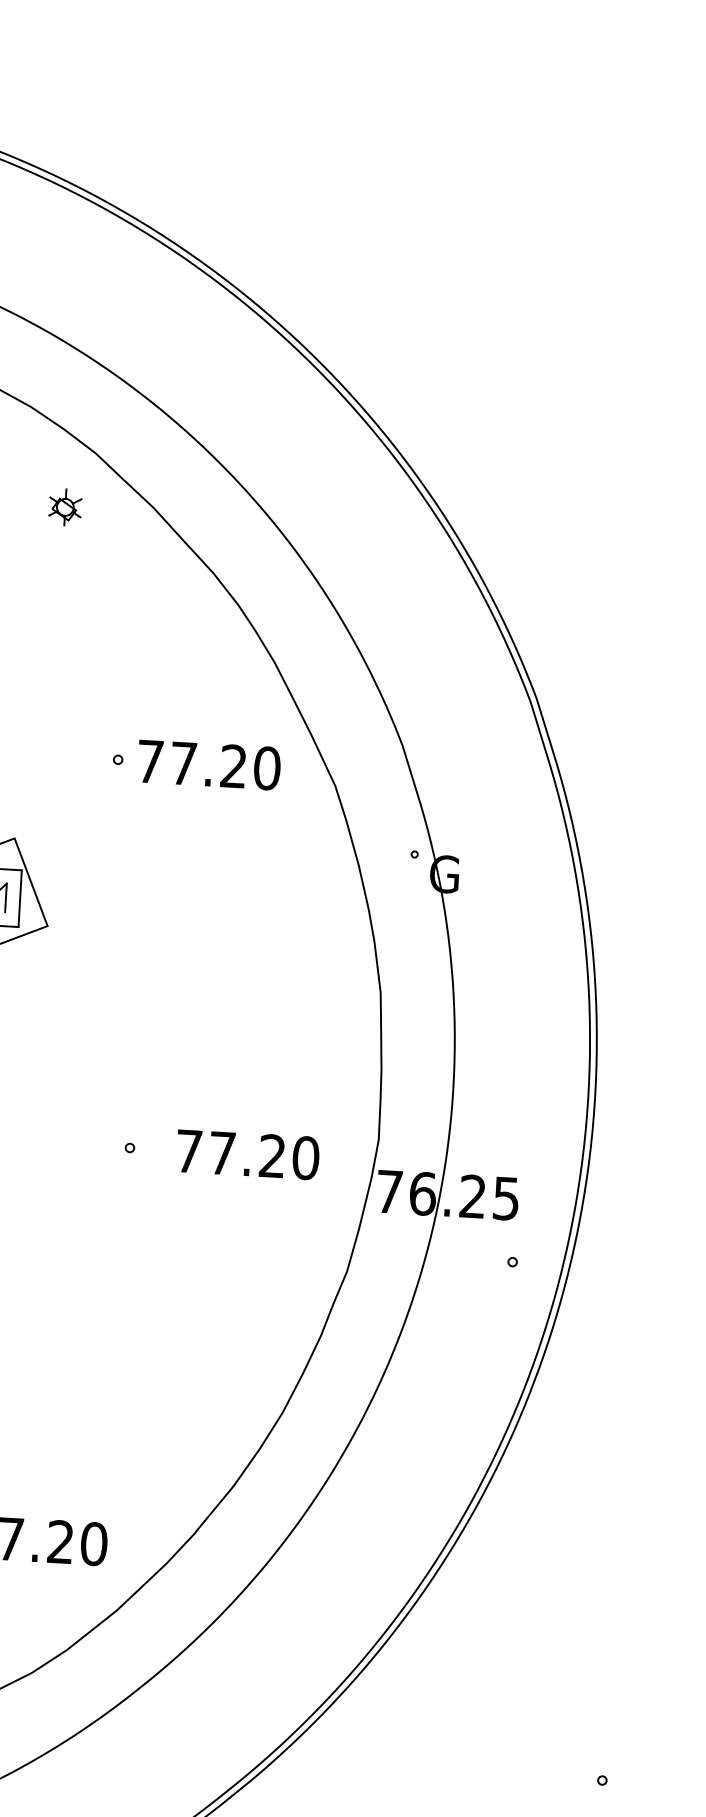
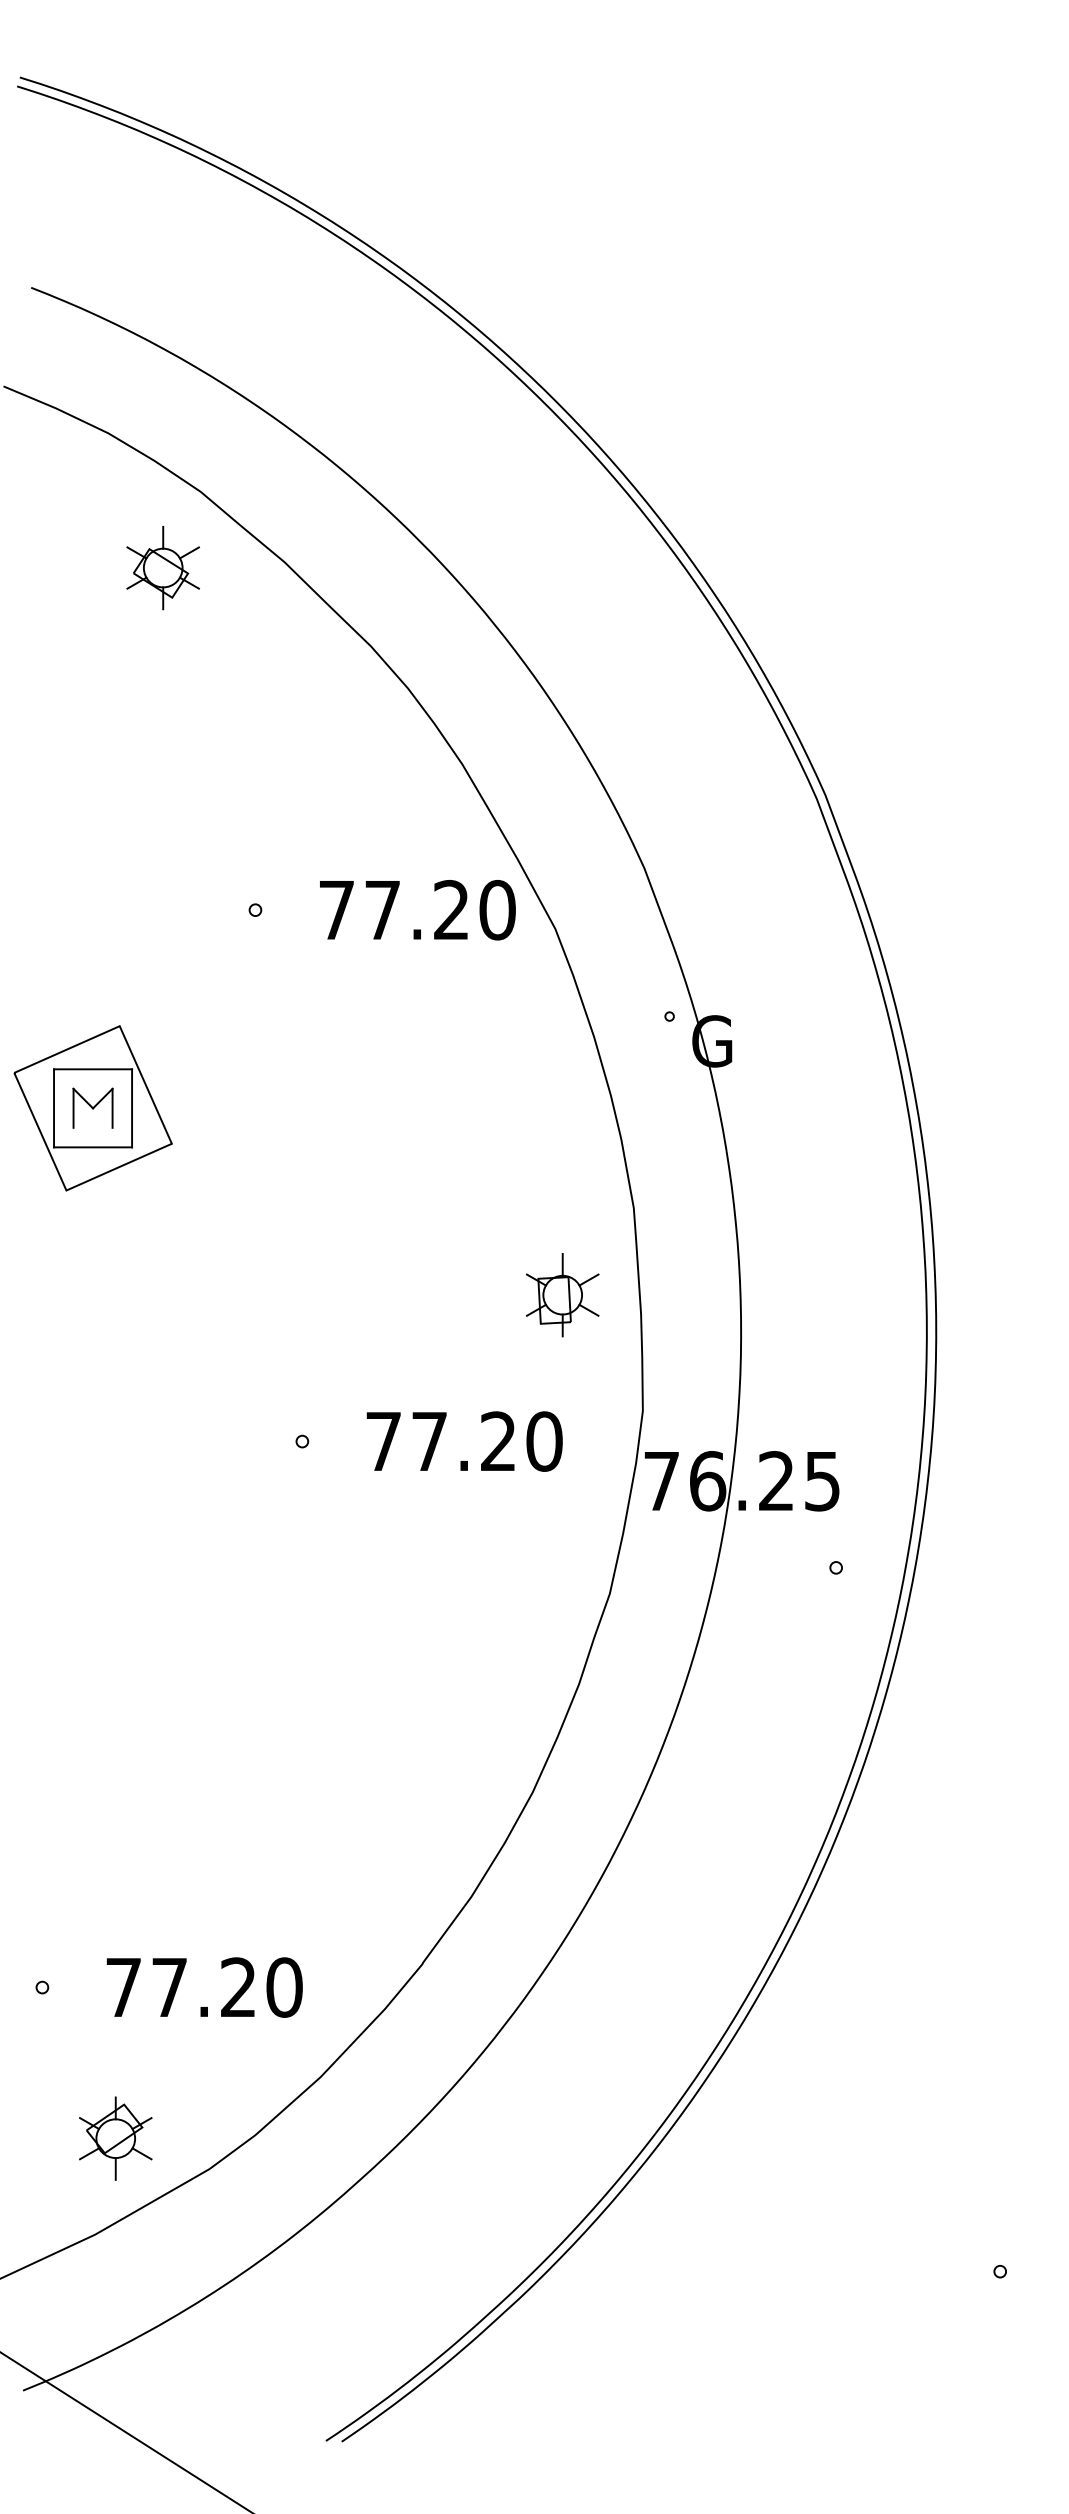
part: (64, 507) -> (162, 568), size x1.67
text: (209, 765) -> (417, 910), moved
part: (325, 1052) -> (562, 1295), added

